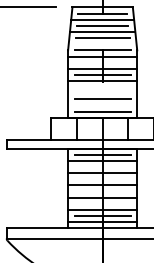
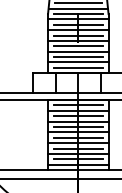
line: (102, 44) -> (78, 8), added
line: (102, 62) -> (78, 24), added
line: (102, 87) -> (78, 46), added
line: (102, 93) -> (78, 51), added
line: (102, 105) -> (78, 62), added
line: (102, 167) -> (78, 116), added
line: (102, 179) -> (78, 127), added
line: (102, 191) -> (78, 137), added
line: (102, 203) -> (78, 148), added

